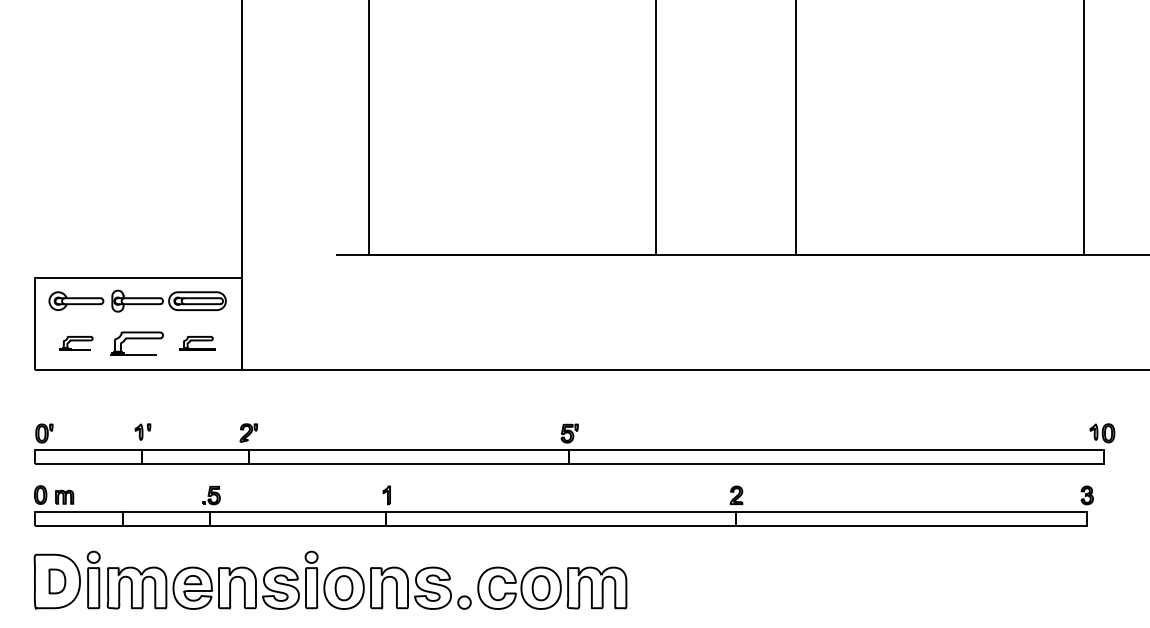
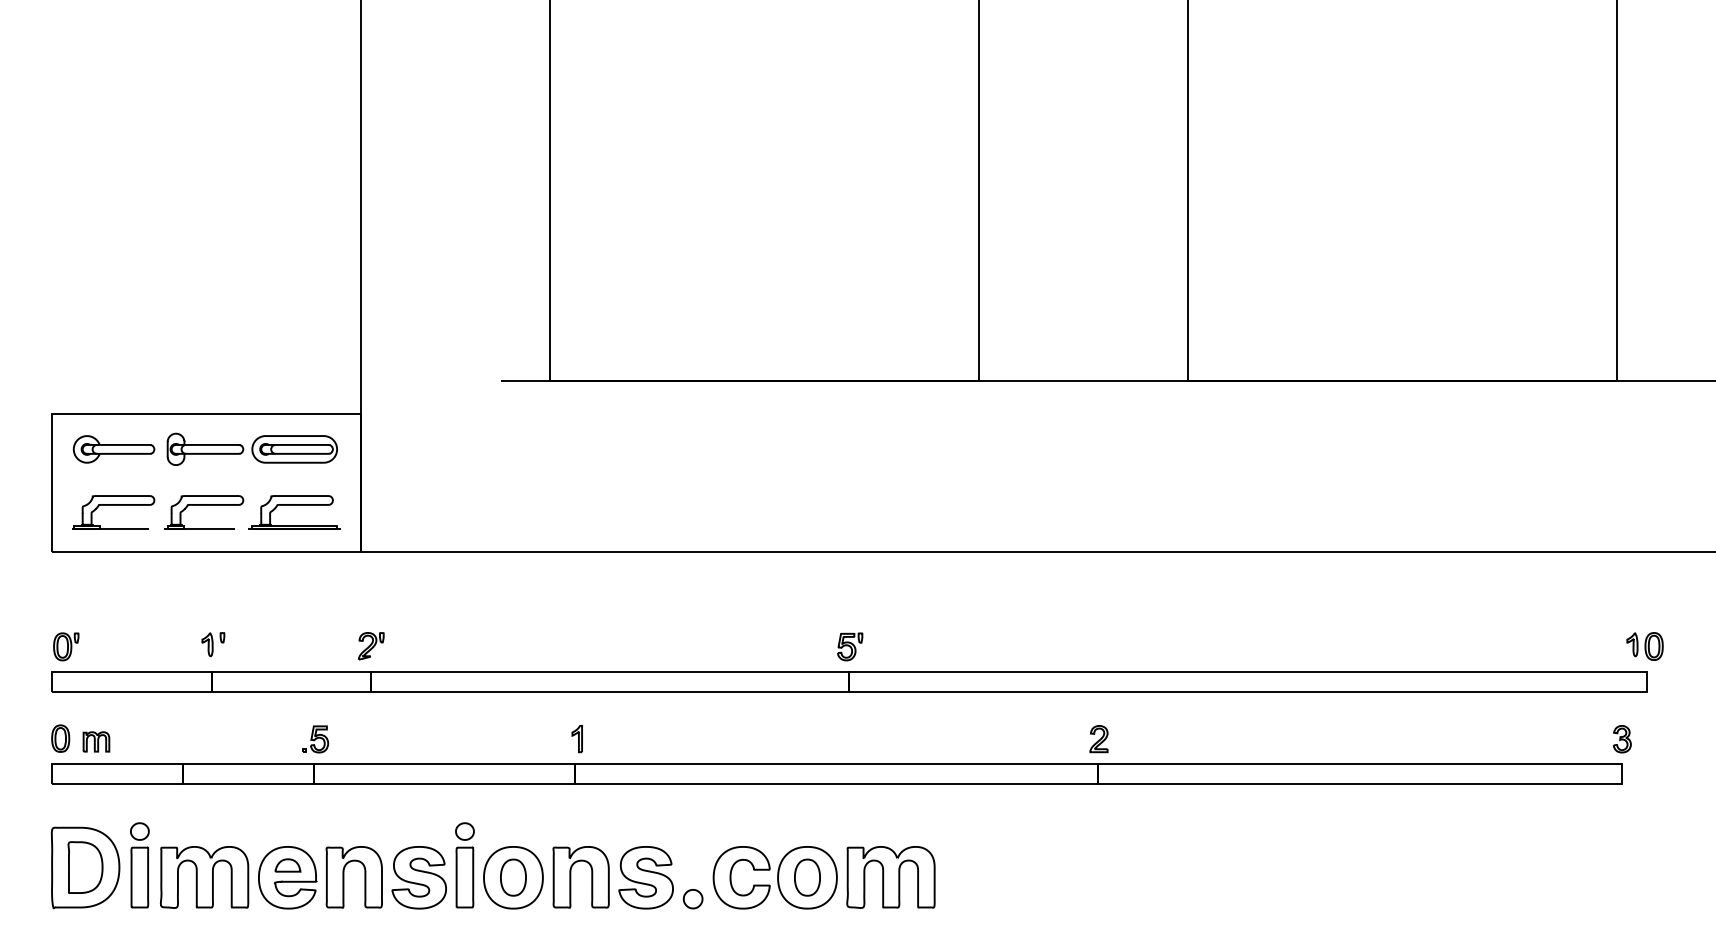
part: (76, 343) -> (114, 512), size x1.67
part: (197, 343) -> (294, 512), size x1.67
part: (57, 581) -> (85, 867), size x1.43

